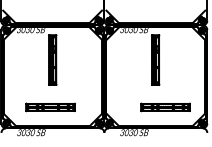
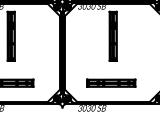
part: (165, 107) -> (111, 83), moved

